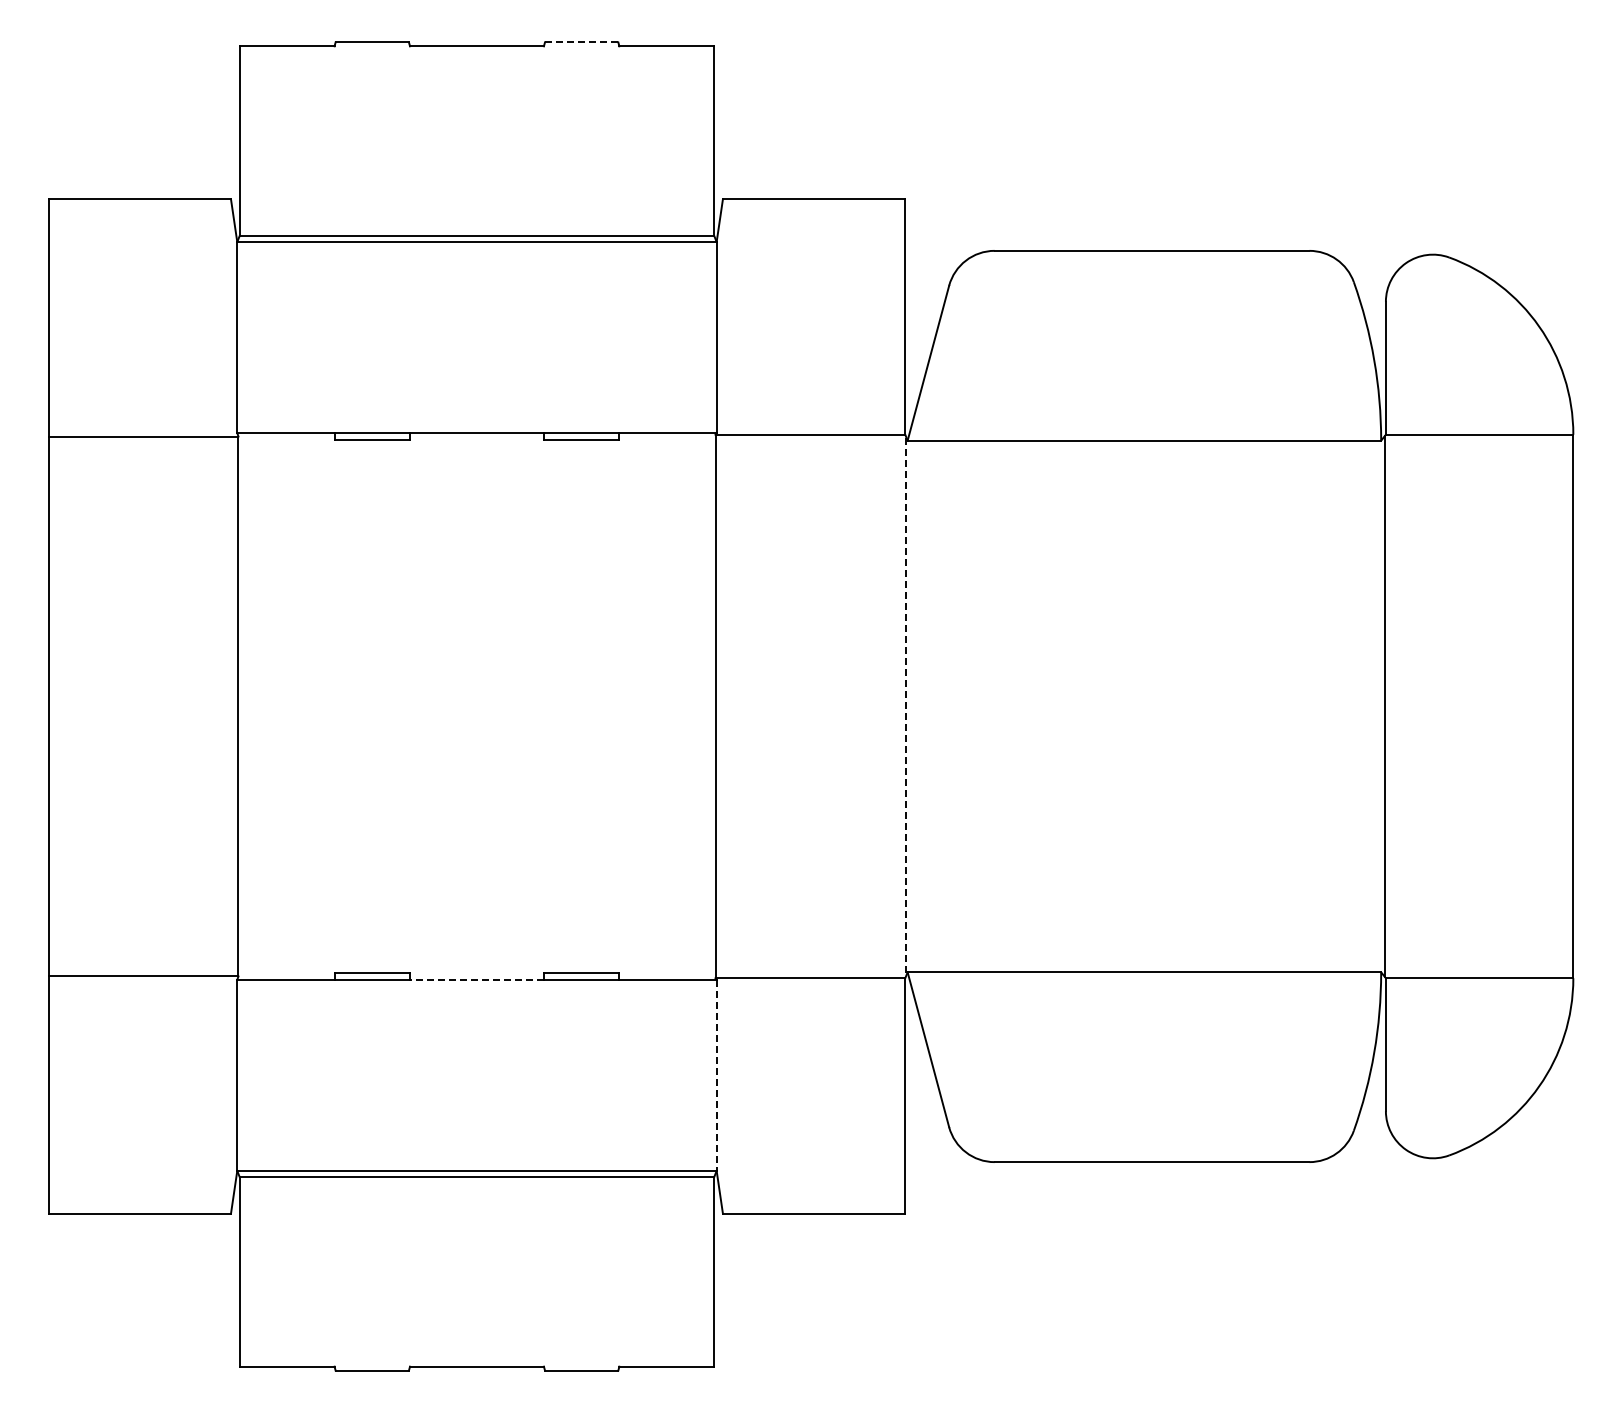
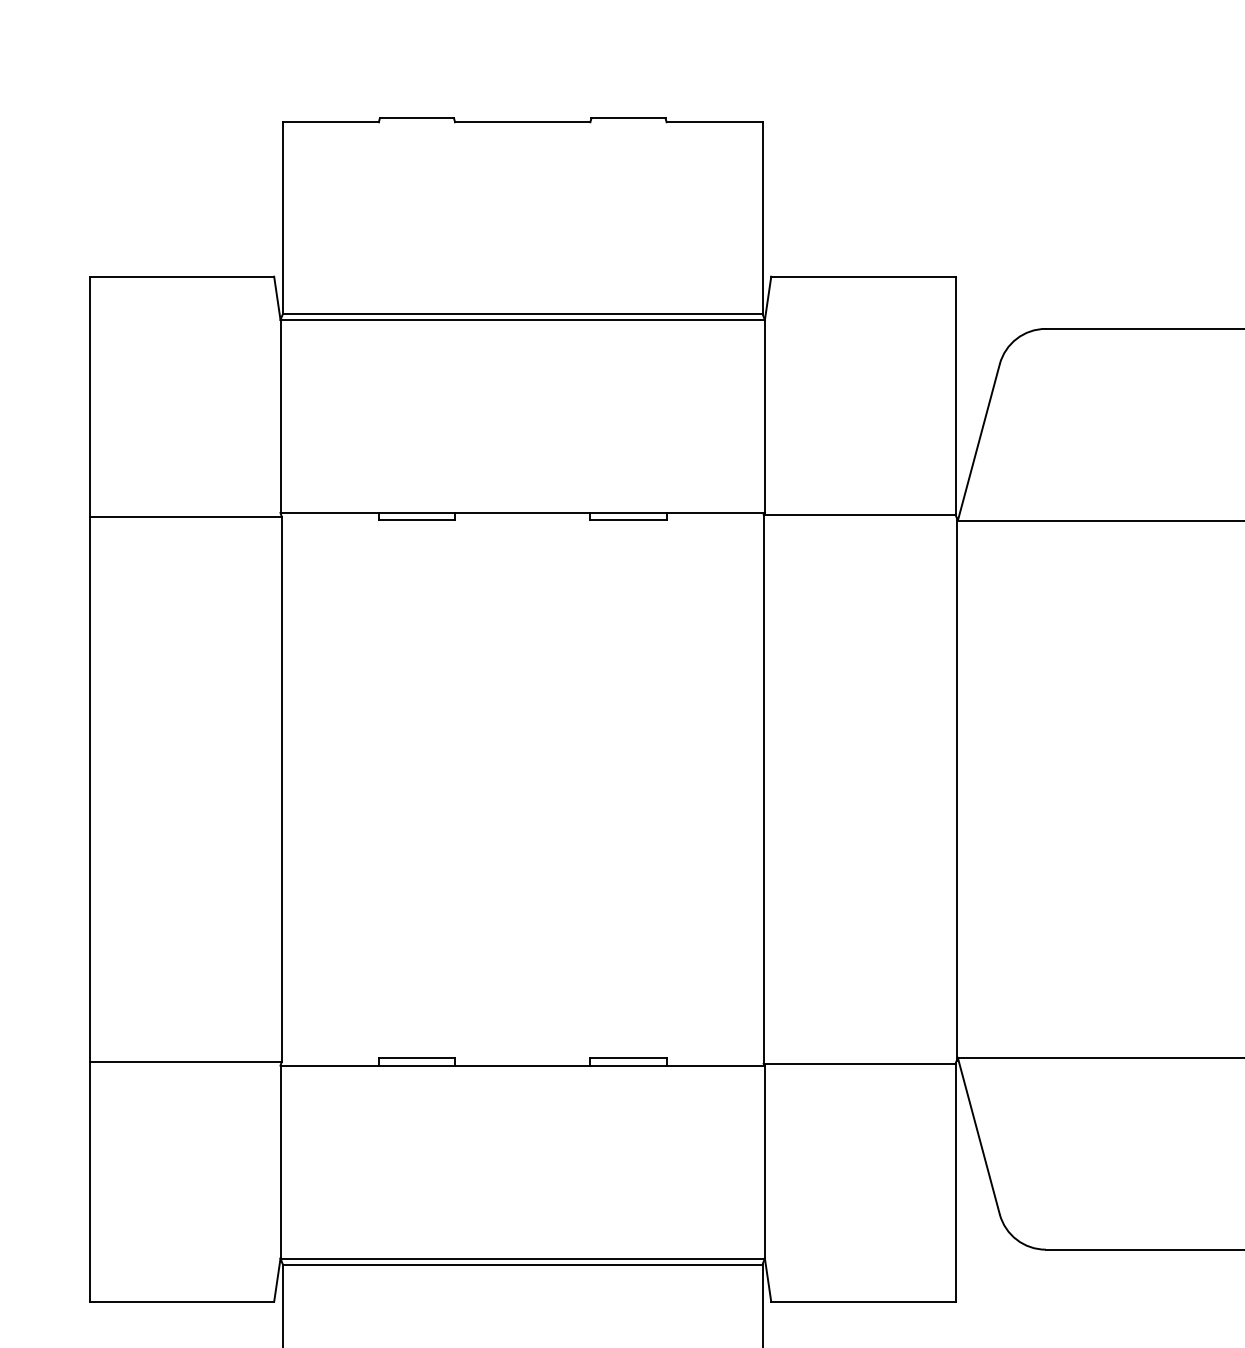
line: (581, 42) -> (628, 118), dashed -> solid
line: (906, 706) -> (956, 789), dashed -> solid
line: (476, 979) -> (522, 1065), dashed -> solid
line: (716, 1075) -> (764, 1162), dashed -> solid

